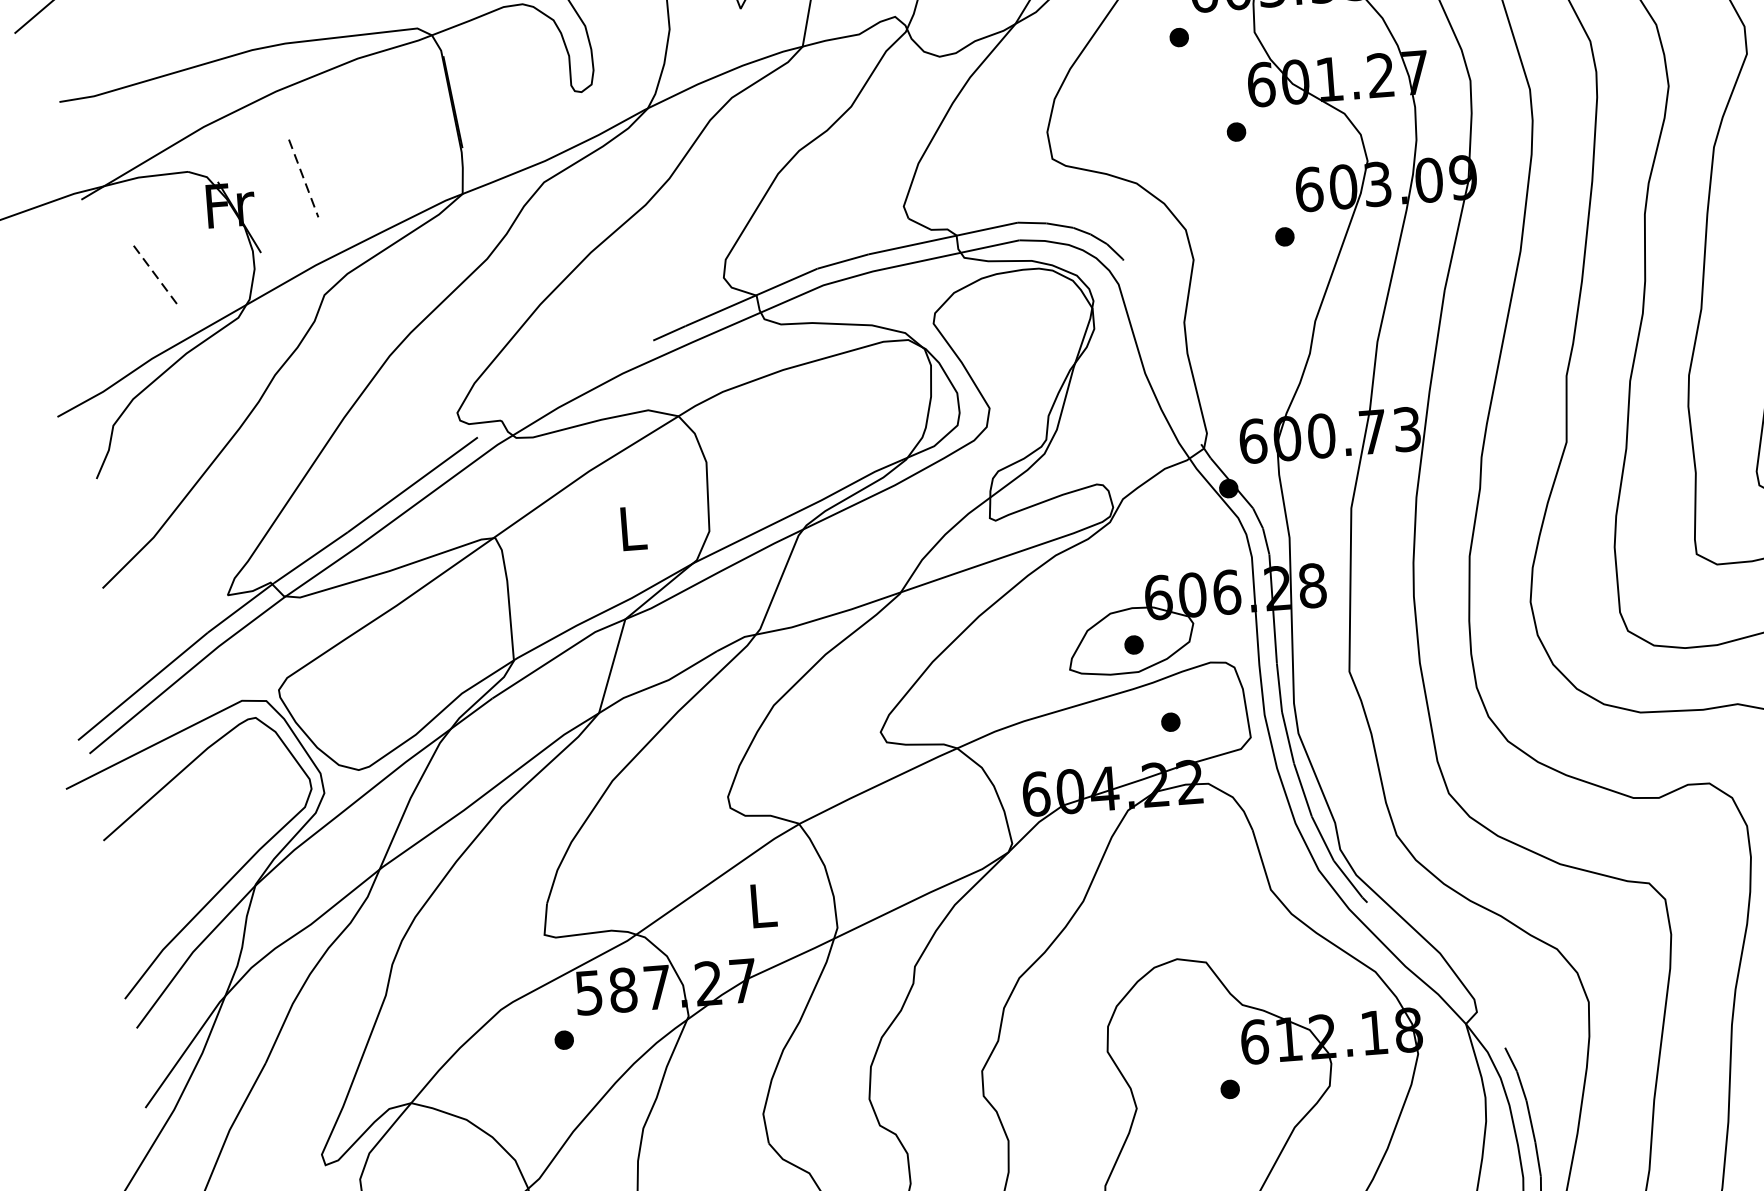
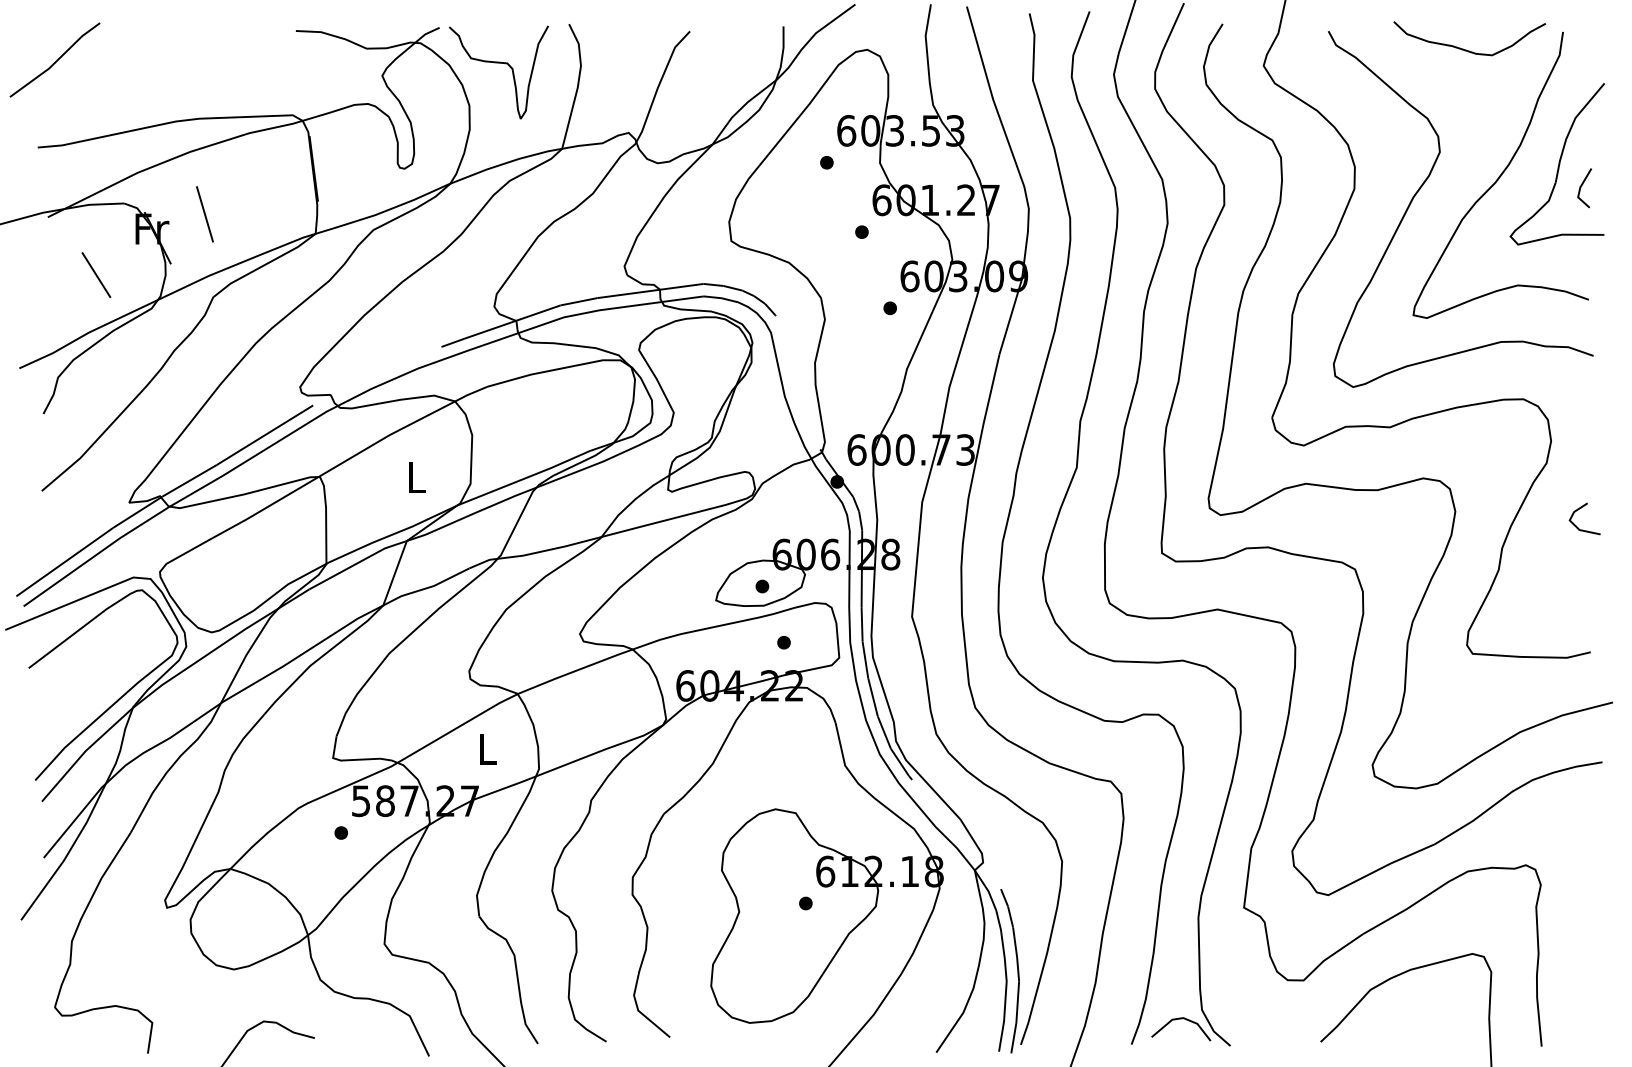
line: (304, 178) -> (205, 214), dashed -> solid
line: (156, 276) -> (96, 275), dashed -> solid

